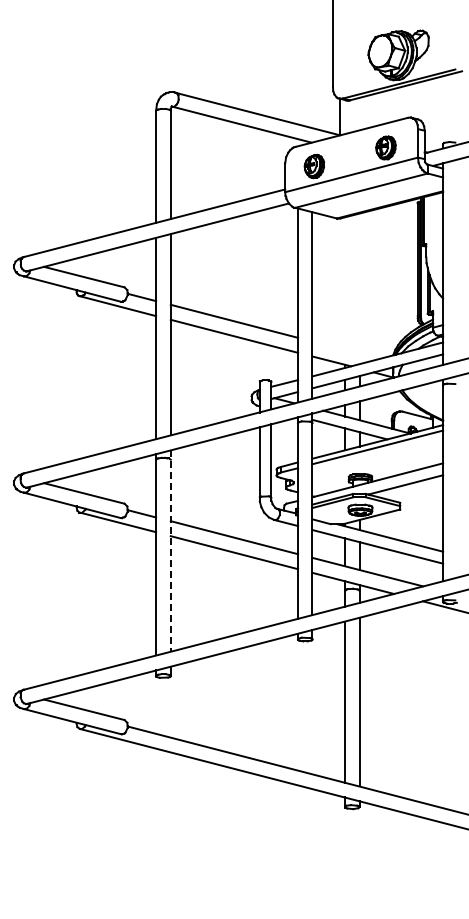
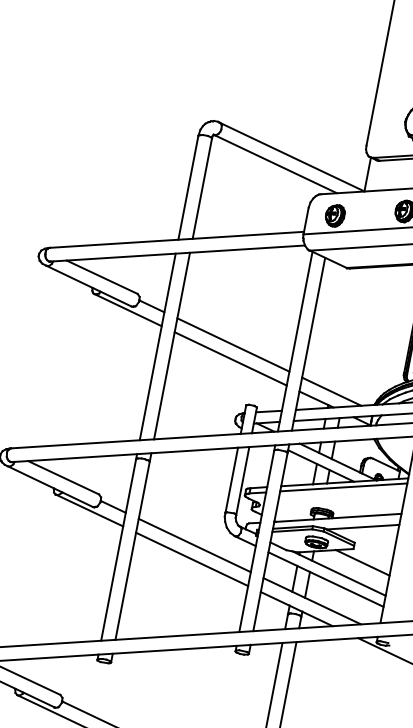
line: (345, 349) -> (331, 390), added
line: (412, 522) -> (362, 563), added
line: (170, 551) -> (133, 546), dashed -> solid

